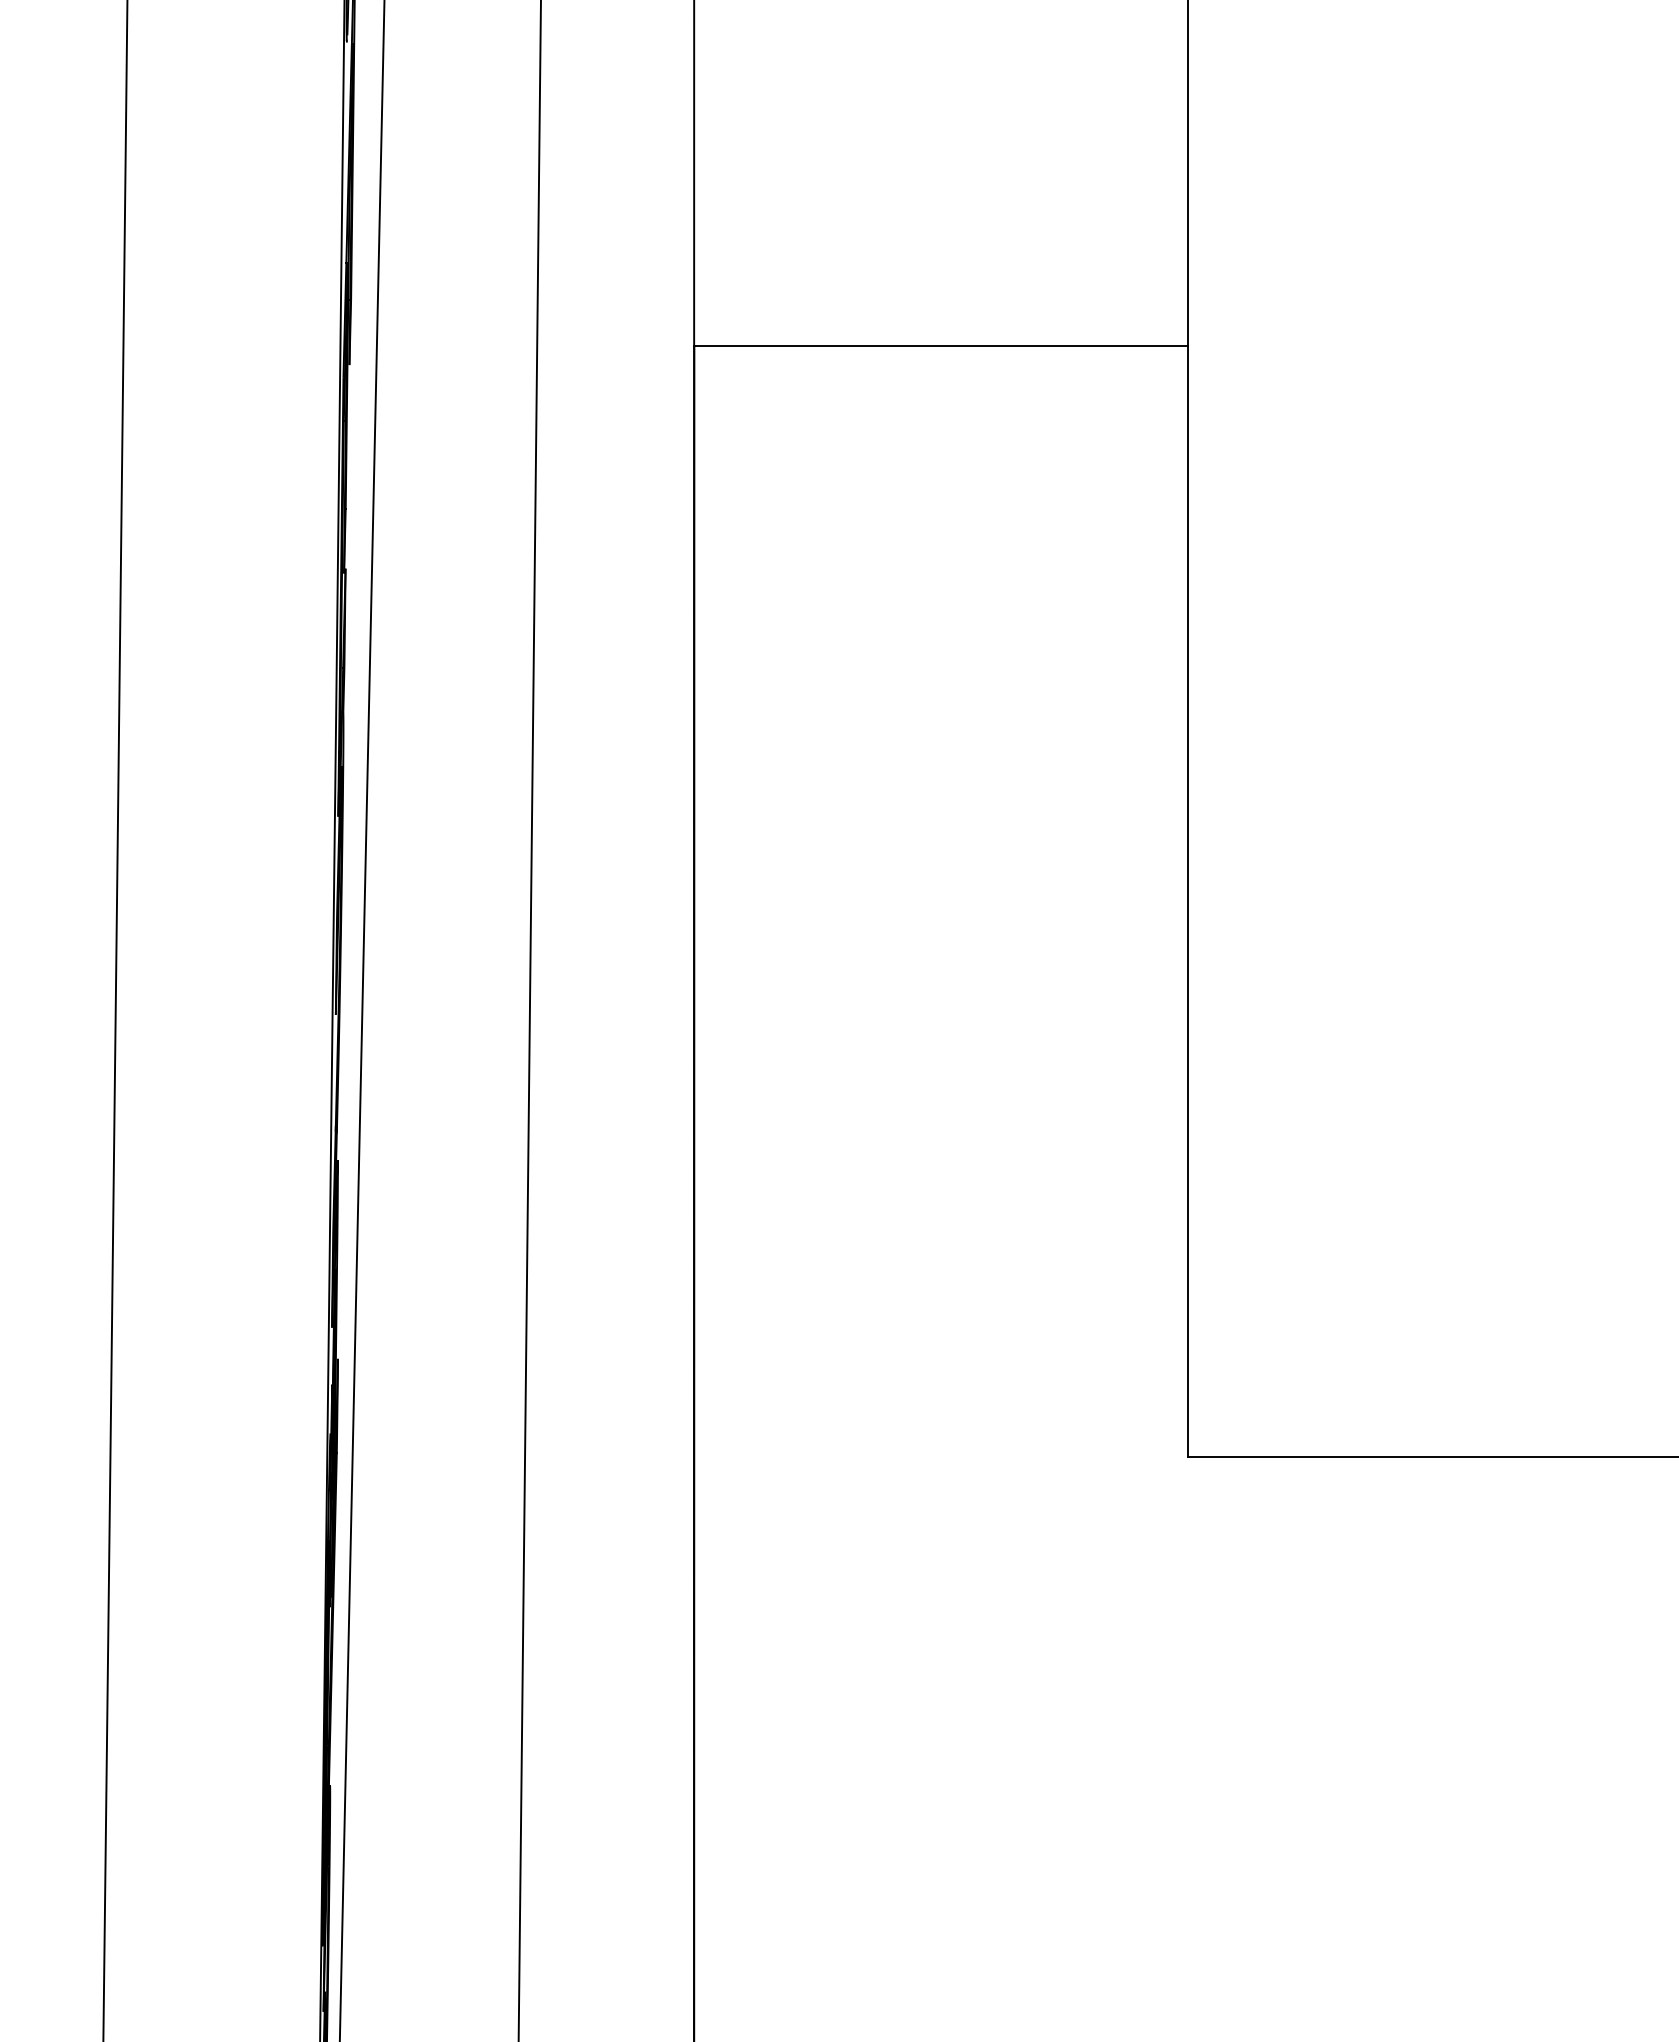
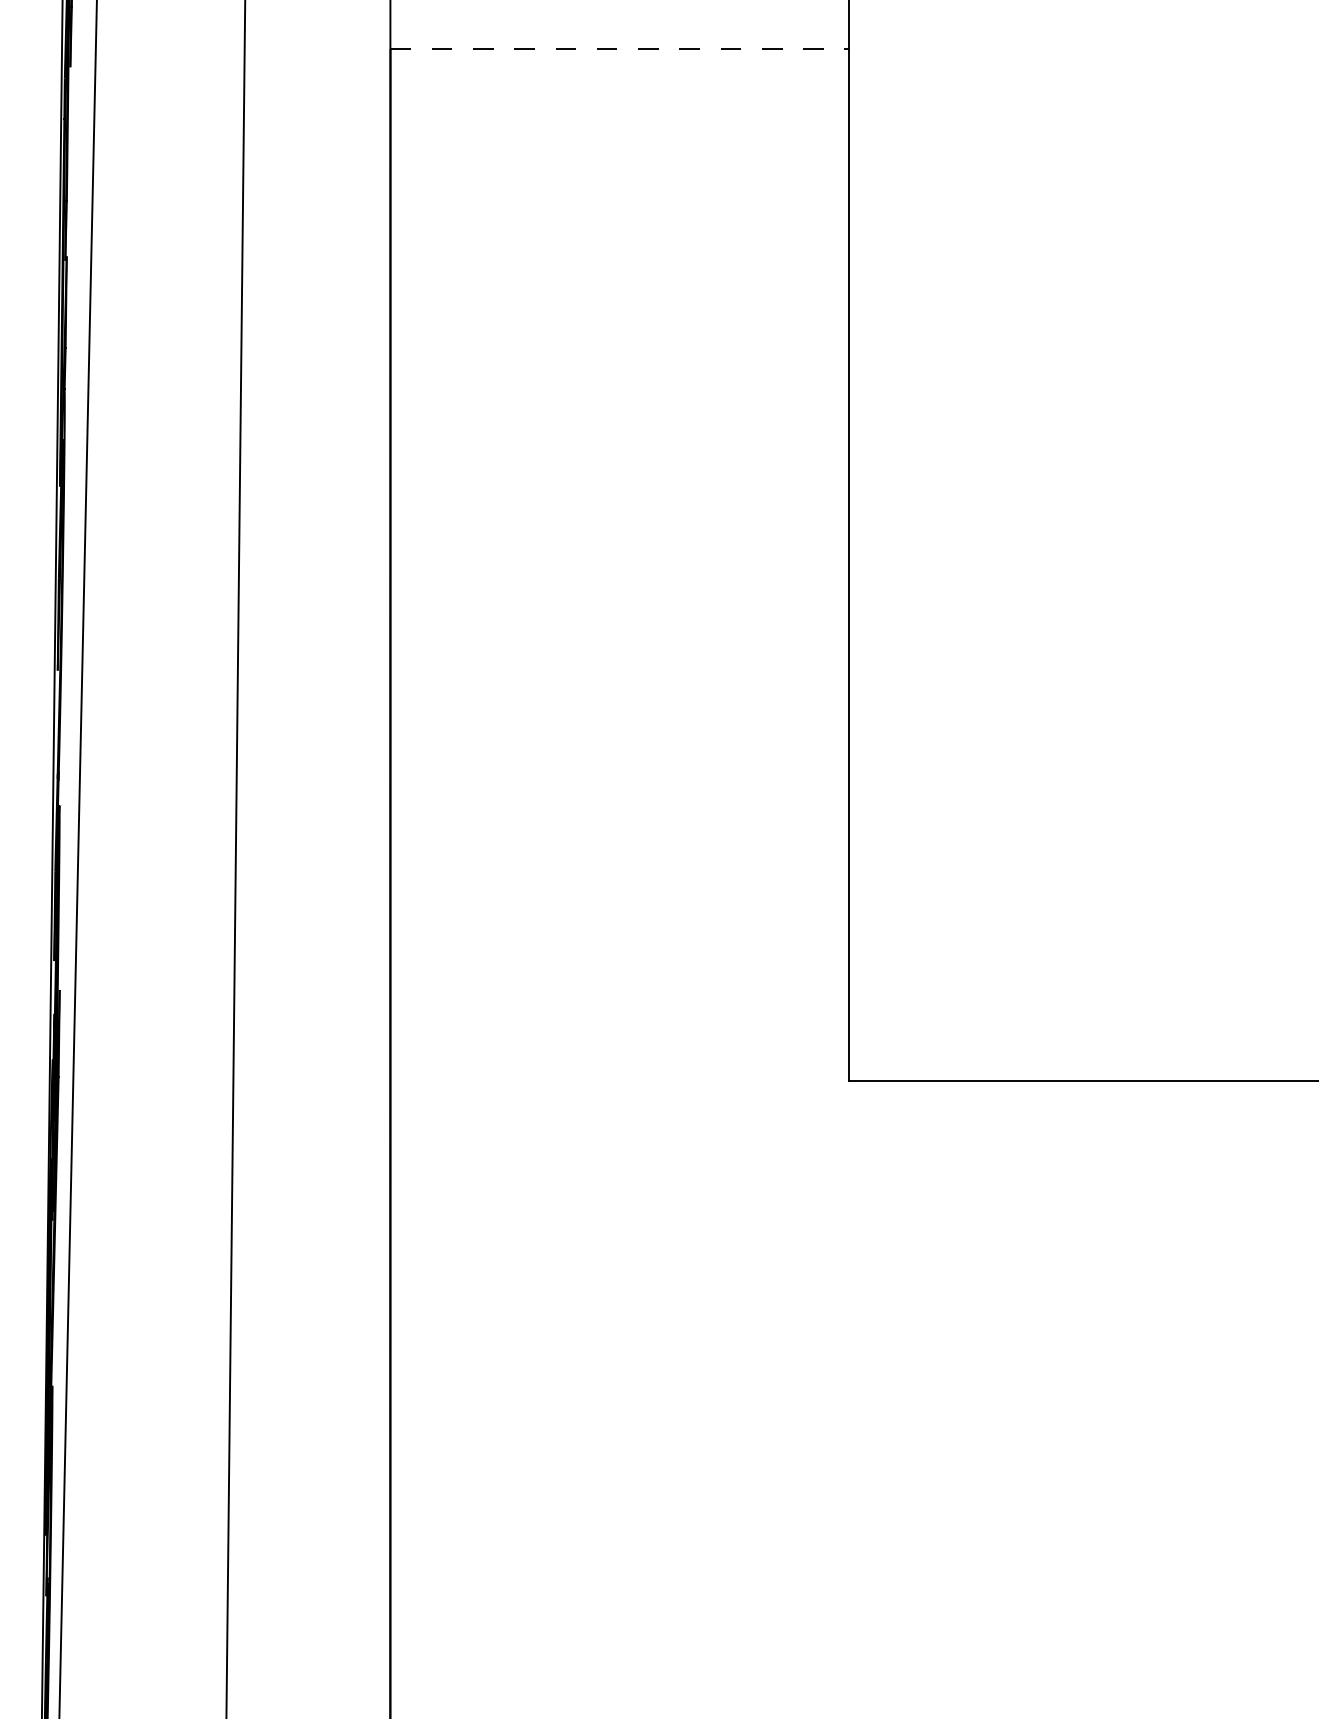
line: (941, 345) -> (620, 49), solid -> dashed

